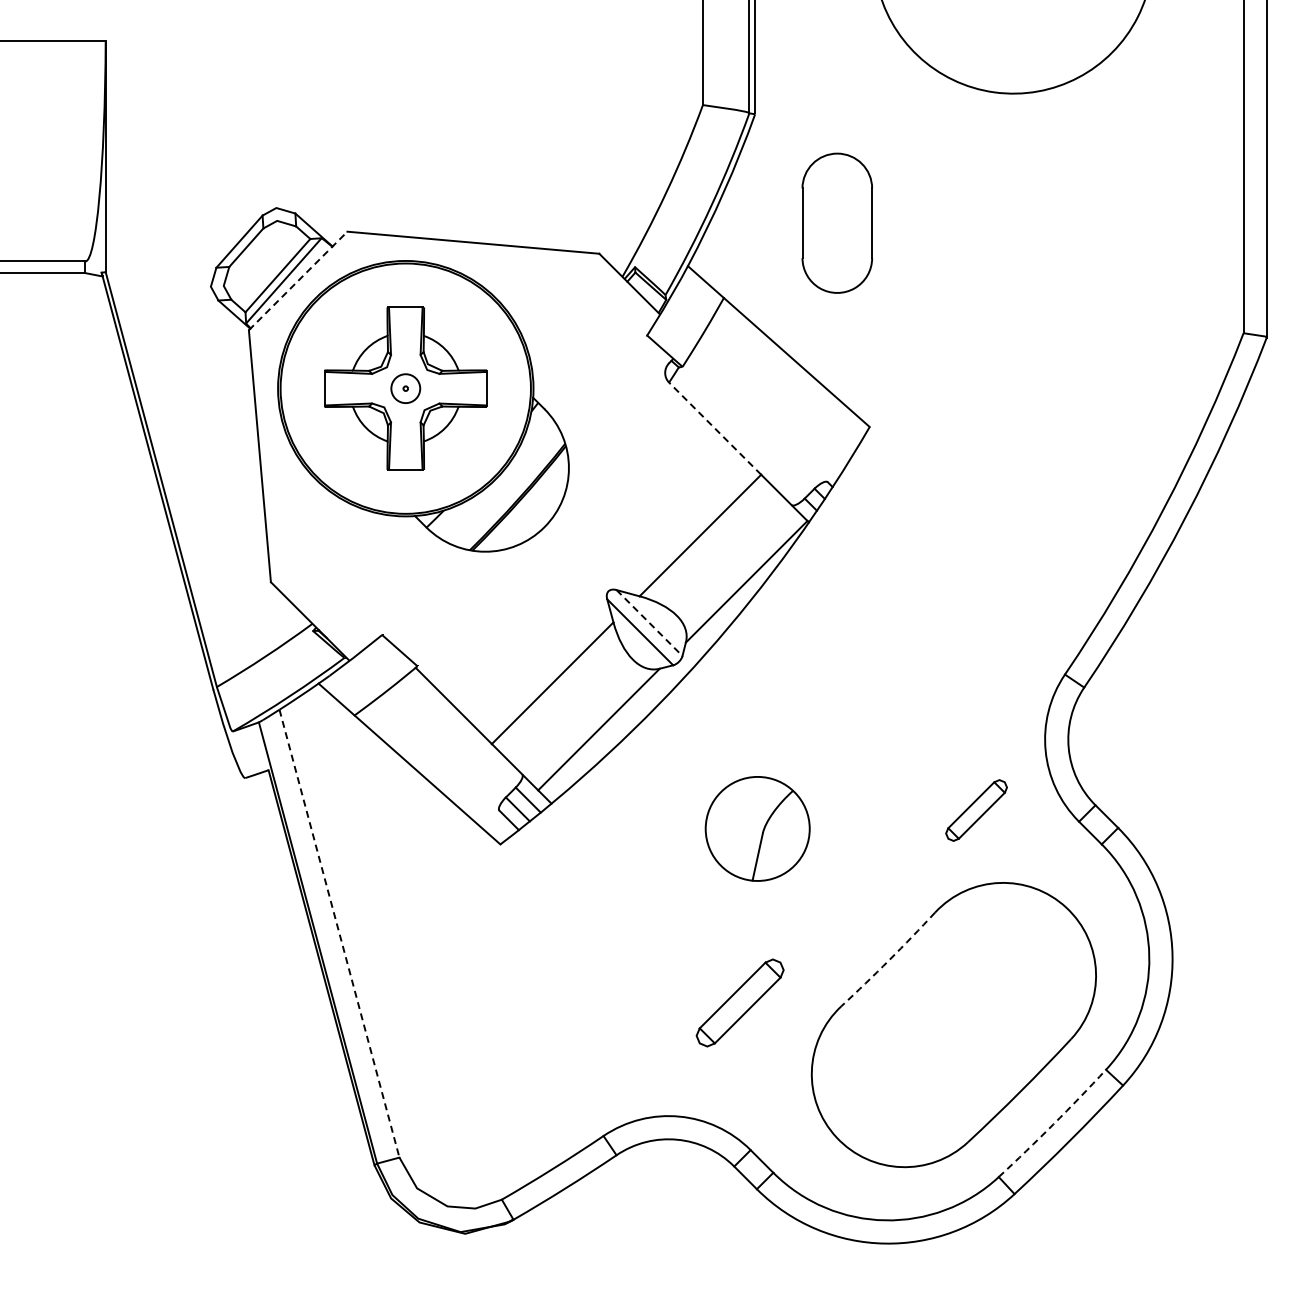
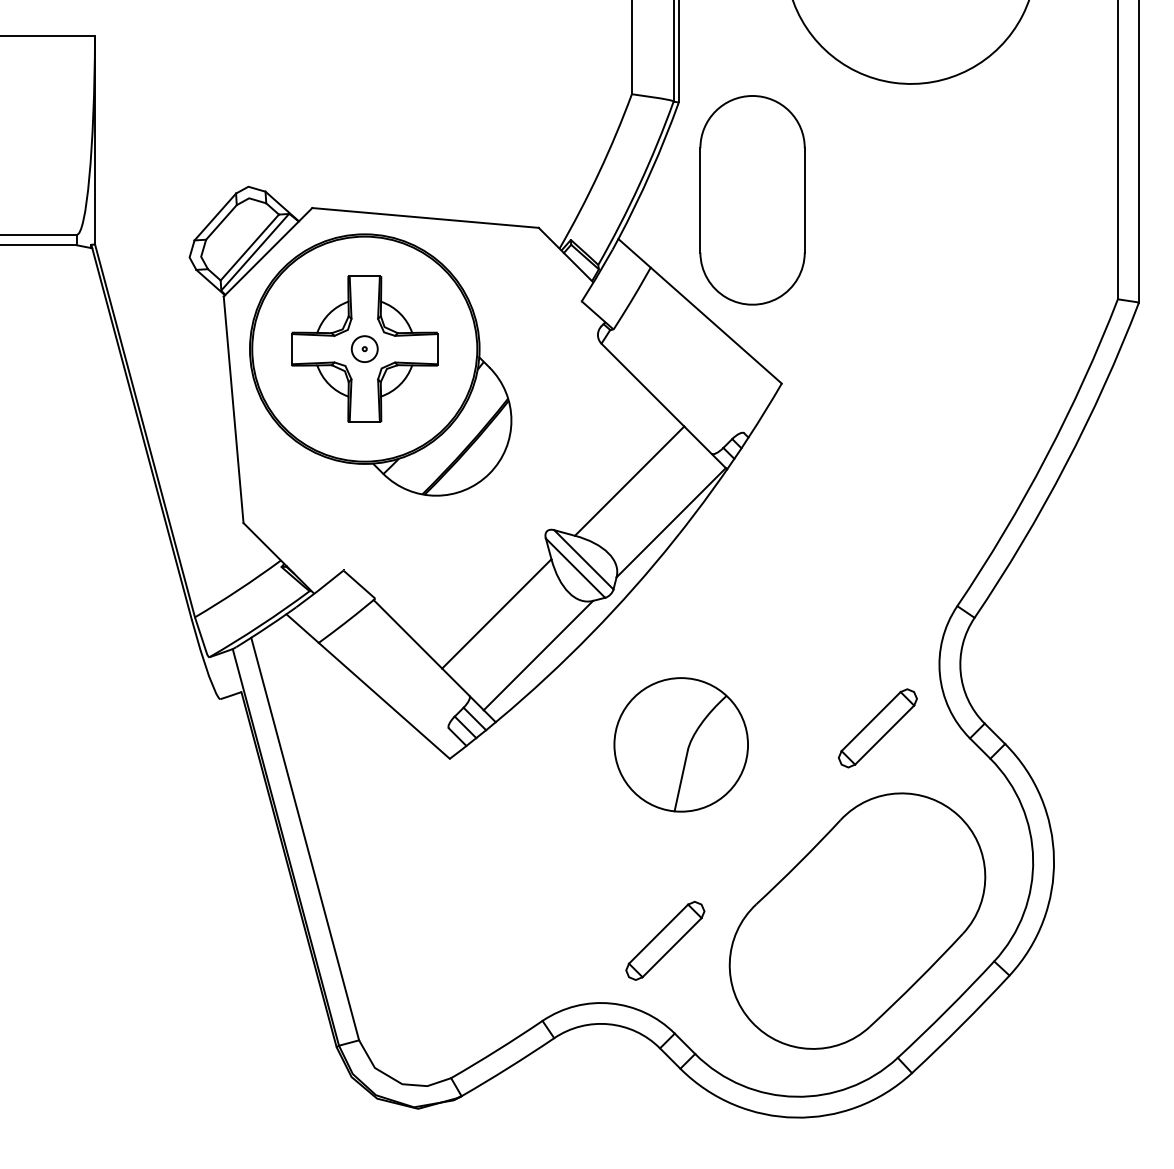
part: (837, 223) -> (752, 200), size x1.67
line: (298, 280) -> (268, 251), dashed -> solid
line: (714, 428) -> (642, 384), dashed -> solid
line: (649, 623) -> (583, 560), dashed -> solid
part: (976, 810) -> (877, 728), size x1.43
part: (757, 828) -> (680, 744), size x1.43
line: (339, 933) -> (305, 838), dashed -> solid
arc: (889, 960) -> (799, 863), dashed -> solid
part: (739, 1002) -> (664, 940), moved
arc: (1053, 1124) -> (947, 1010), dashed -> solid

